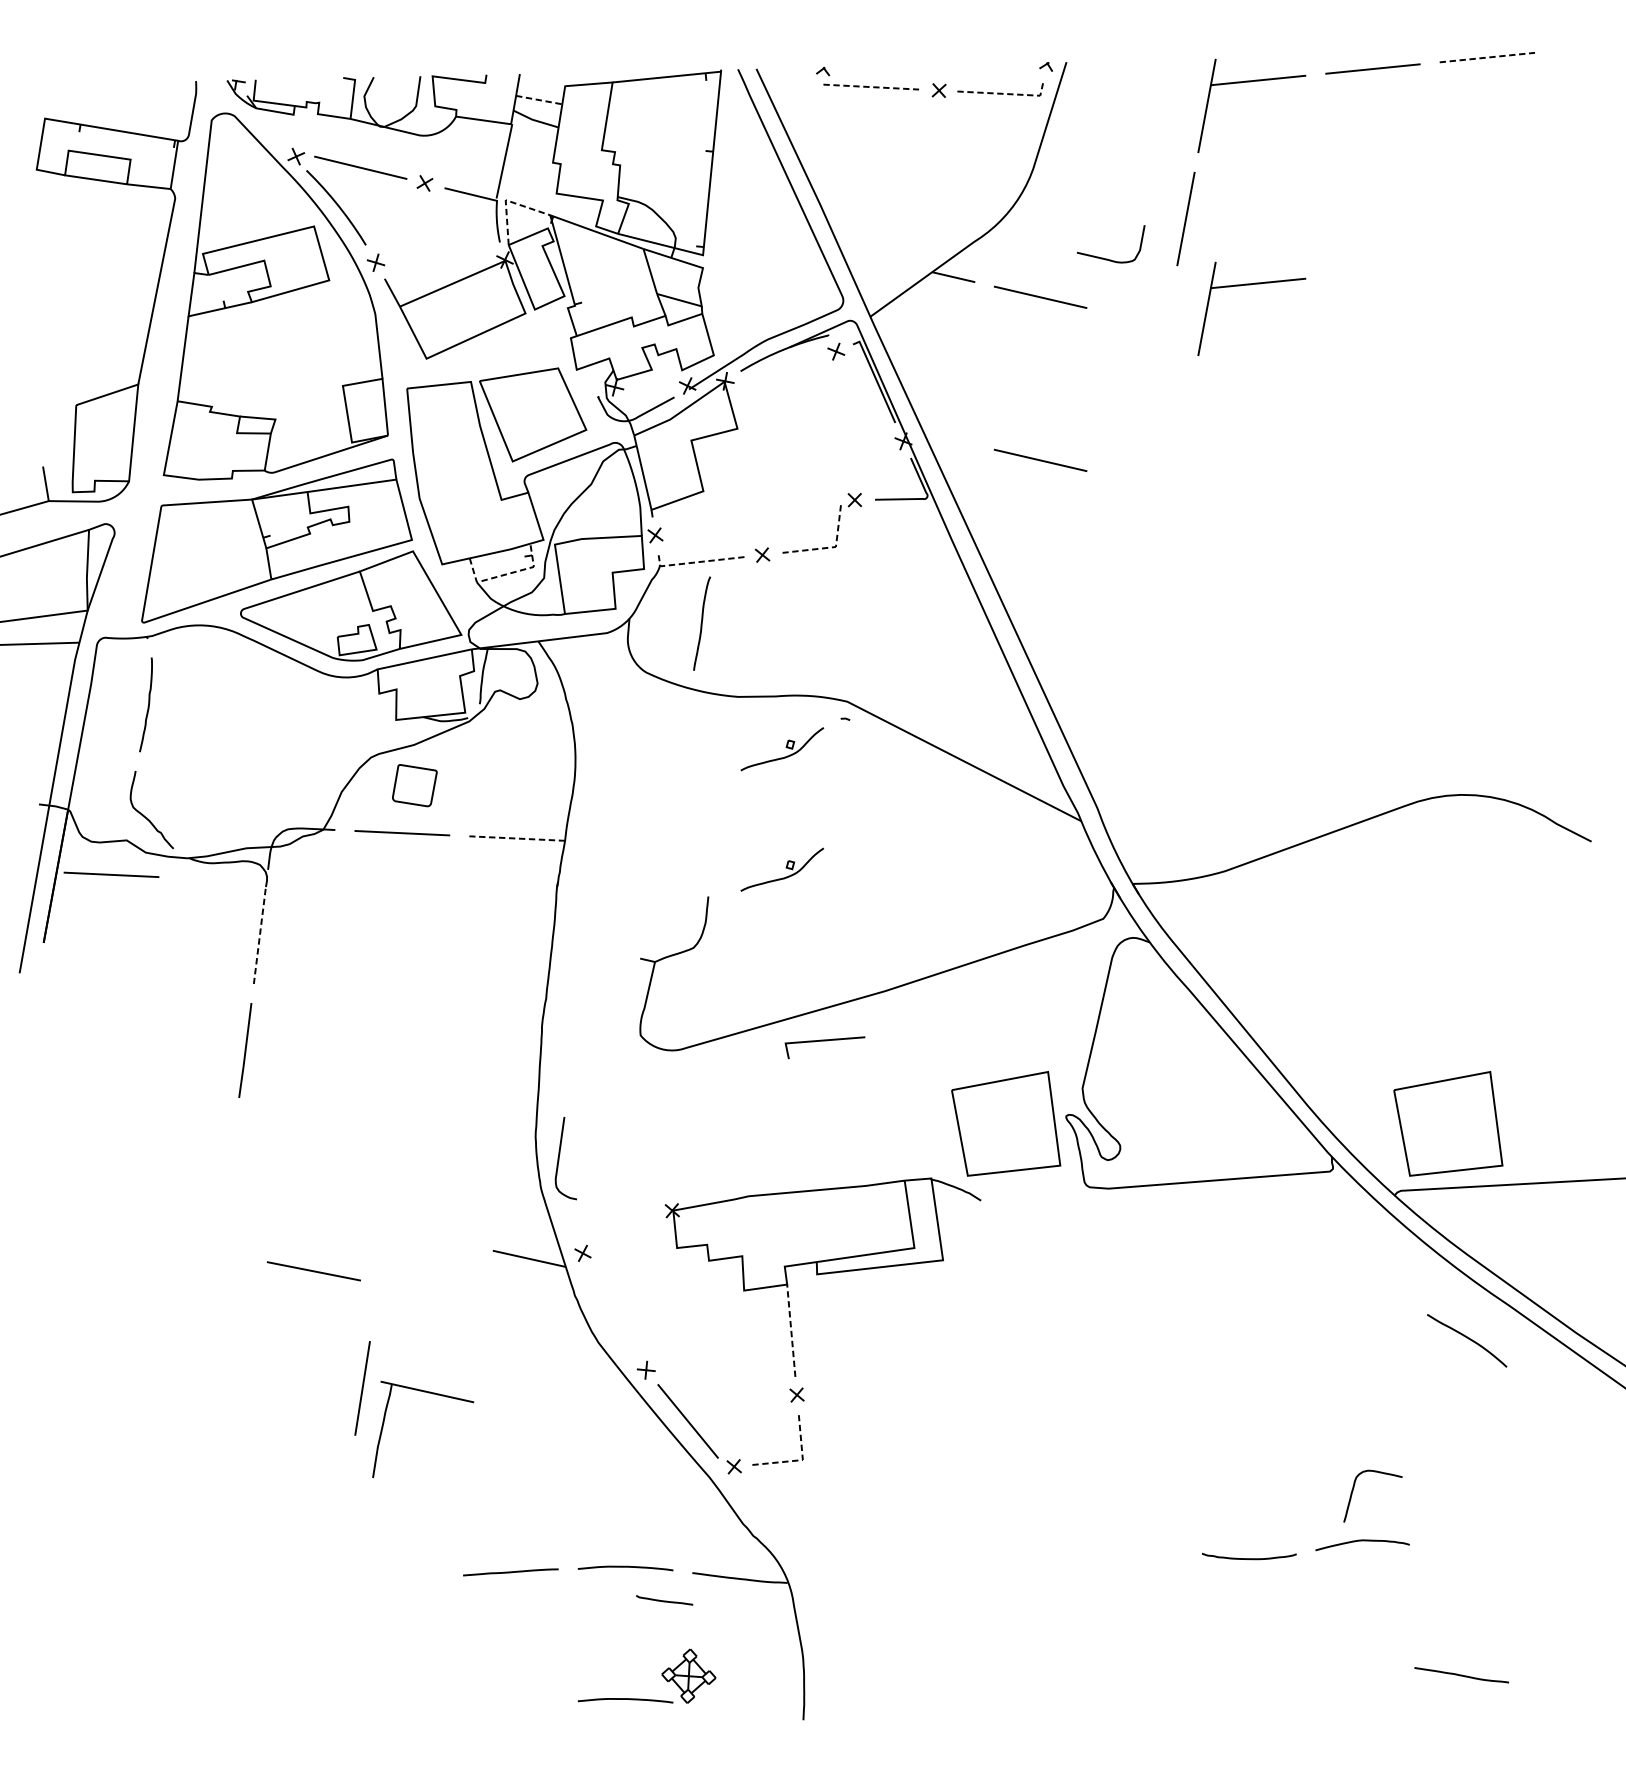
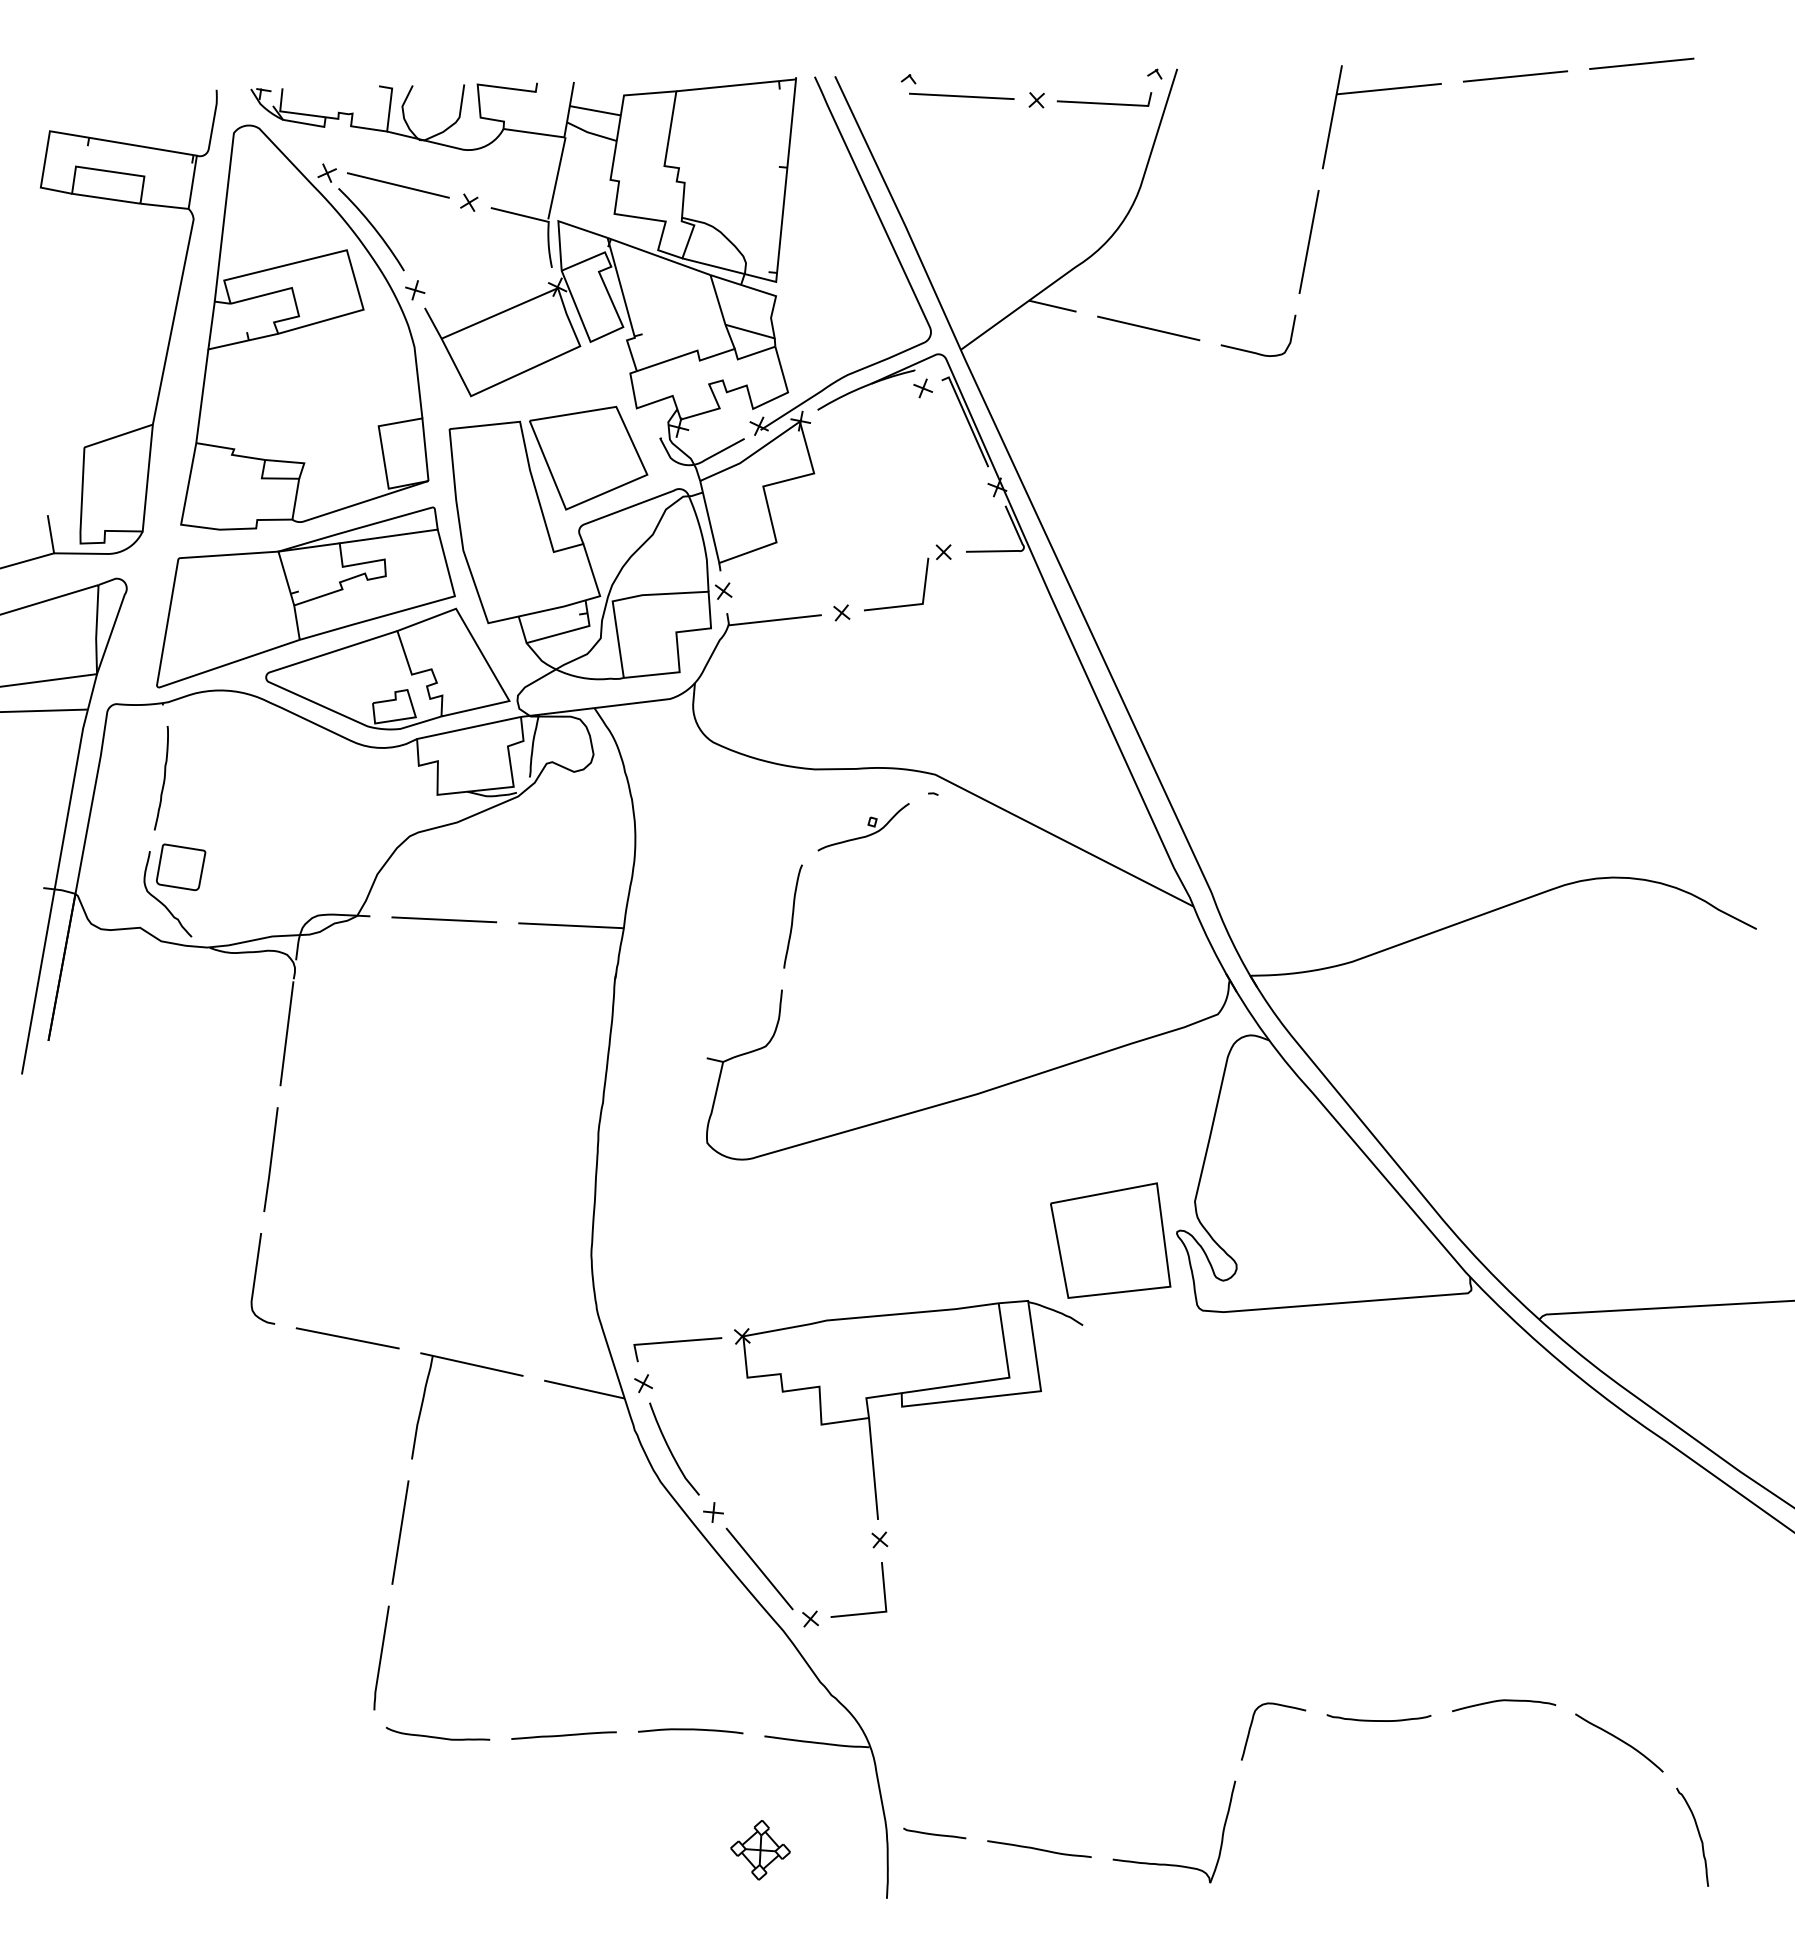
line: (1487, 57) -> (1641, 63), dashed -> solid
line: (870, 87) -> (961, 96), dashed -> solid
line: (1005, 94) -> (1110, 104), dashed -> solid
line: (538, 99) -> (594, 110), dashed -> solid
line: (506, 200) -> (559, 221), dashed -> solid
curve: (1106, 258) -> (1253, 351), moved
part: (1248, 285) -> (1378, 315), removed
line: (1040, 460) -> (1148, 508), removed
line: (830, 547) -> (916, 604), dashed -> solid
line: (696, 561) -> (768, 620), dashed -> solid
line: (504, 574) -> (557, 634), dashed -> solid
curve: (701, 623) -> (792, 916), moved
part: (415, 784) -> (181, 866), moved
line: (517, 838) -> (571, 925), dashed -> solid
part: (782, 870) -> (863, 960), removed
line: (111, 874) -> (123, 965), removed
line: (259, 936) -> (286, 1033), dashed -> solid
line: (824, 1041) -> (677, 1342), moved
part: (1448, 1123) -> (1598, 1240), removed
curve: (560, 1155) -> (256, 1275), moved
line: (313, 1271) -> (347, 1338), moved
curve: (608, 1314) -> (671, 1450), added
line: (791, 1330) -> (873, 1468), dashed -> solid
curve: (1467, 1338) -> (1619, 1740), moved
part: (430, 1393) -> (475, 1366), moved
line: (801, 1459) -> (884, 1611), dashed -> solid
curve: (1353, 1489) -> (1252, 1724), moved
curve: (345, 1501) -> (381, 1657), added
curve: (396, 1573) -> (437, 1736), added
curve: (664, 1600) -> (934, 1833), moved
curve: (1538, 1662) -> (1698, 1835), added
curve: (1461, 1674) -> (1039, 1848), moved
part: (1056, 1688) -> (1166, 1863), added
curve: (625, 1700) -> (690, 1876), removed

